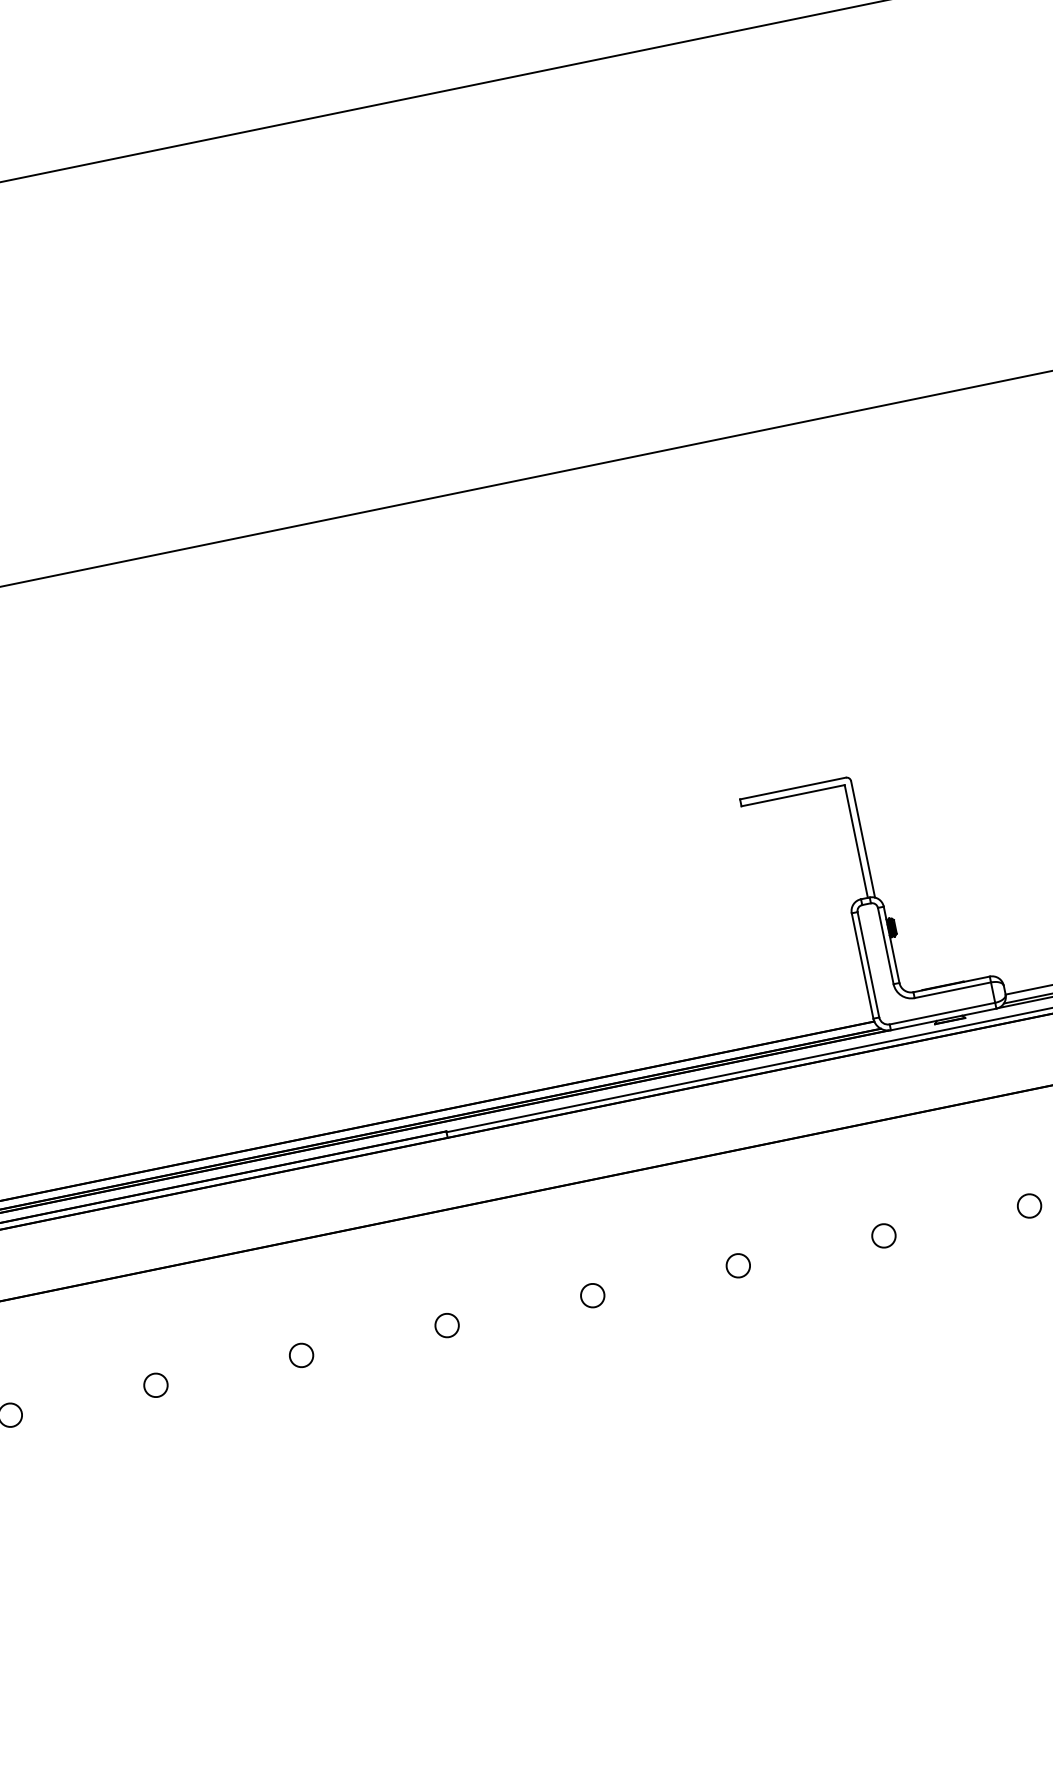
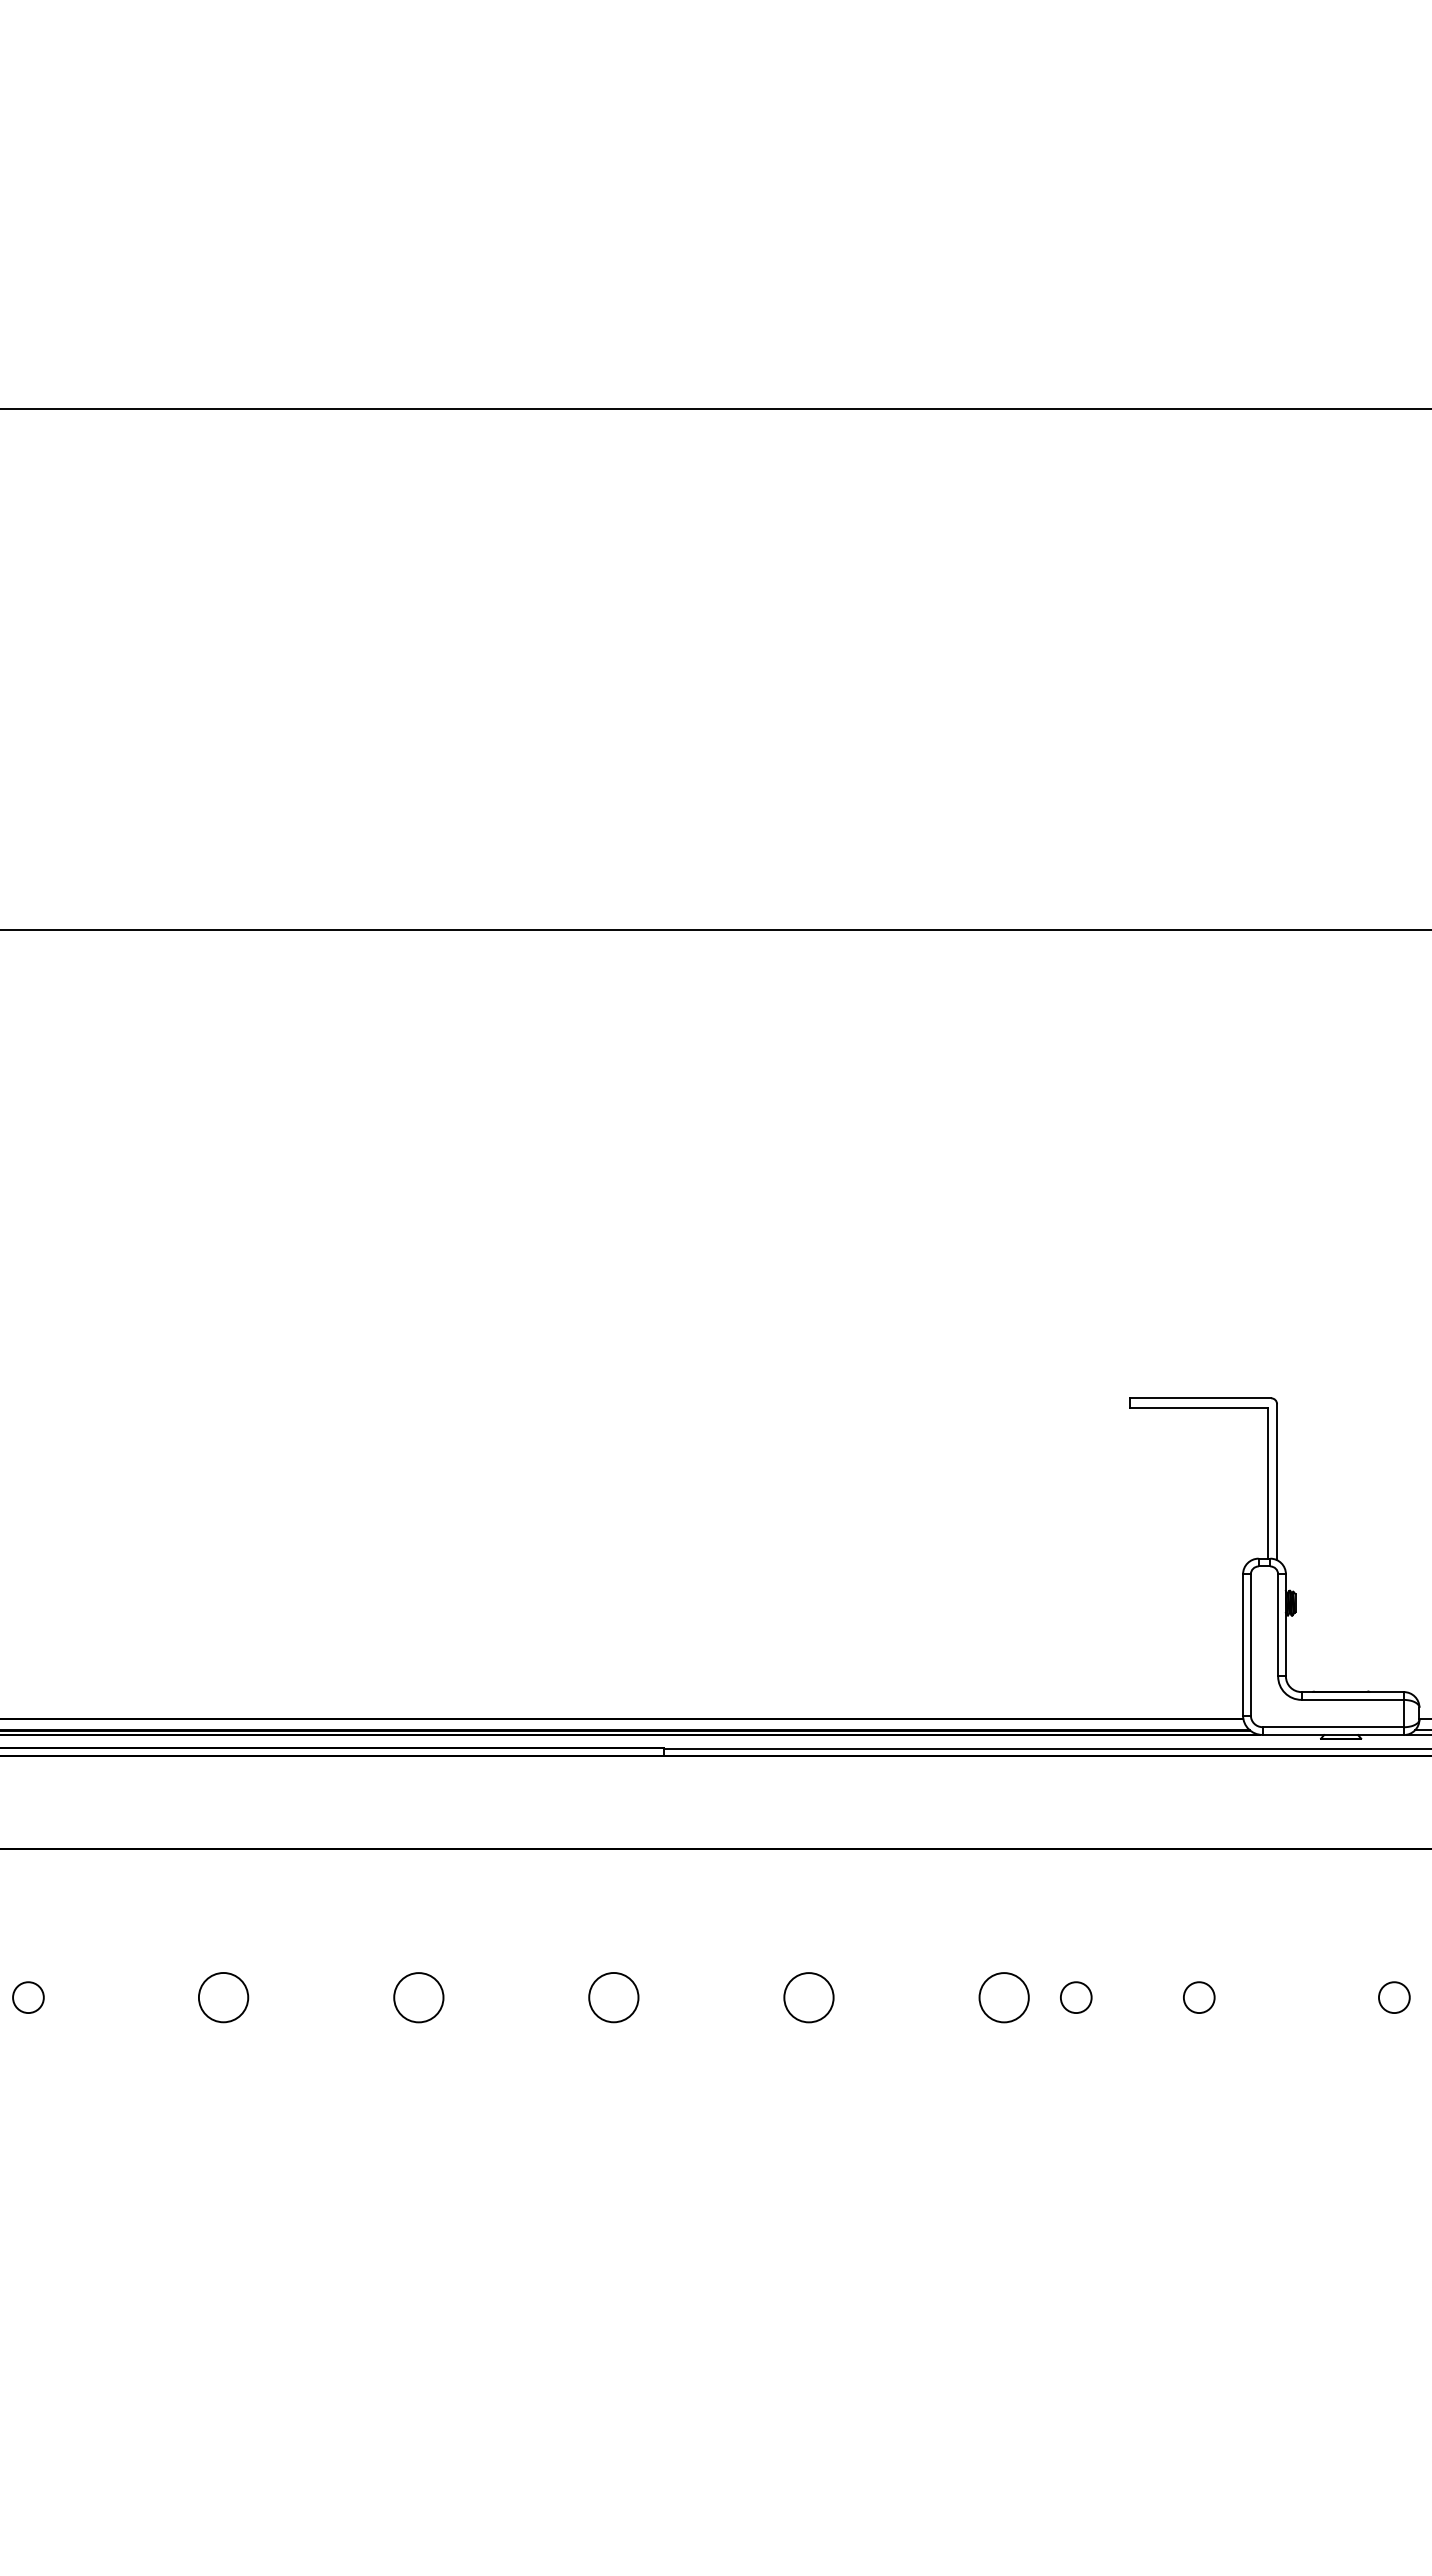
circle: (792, 1254) -> (1076, 1997), added
circle: (737, 1265) -> (1003, 1997), size x1.6
circle: (592, 1295) -> (808, 1997), size x1.6
circle: (446, 1325) -> (613, 1997), size x1.6
circle: (301, 1355) -> (418, 1997), size x1.6
circle: (155, 1385) -> (223, 1997), size x1.6

